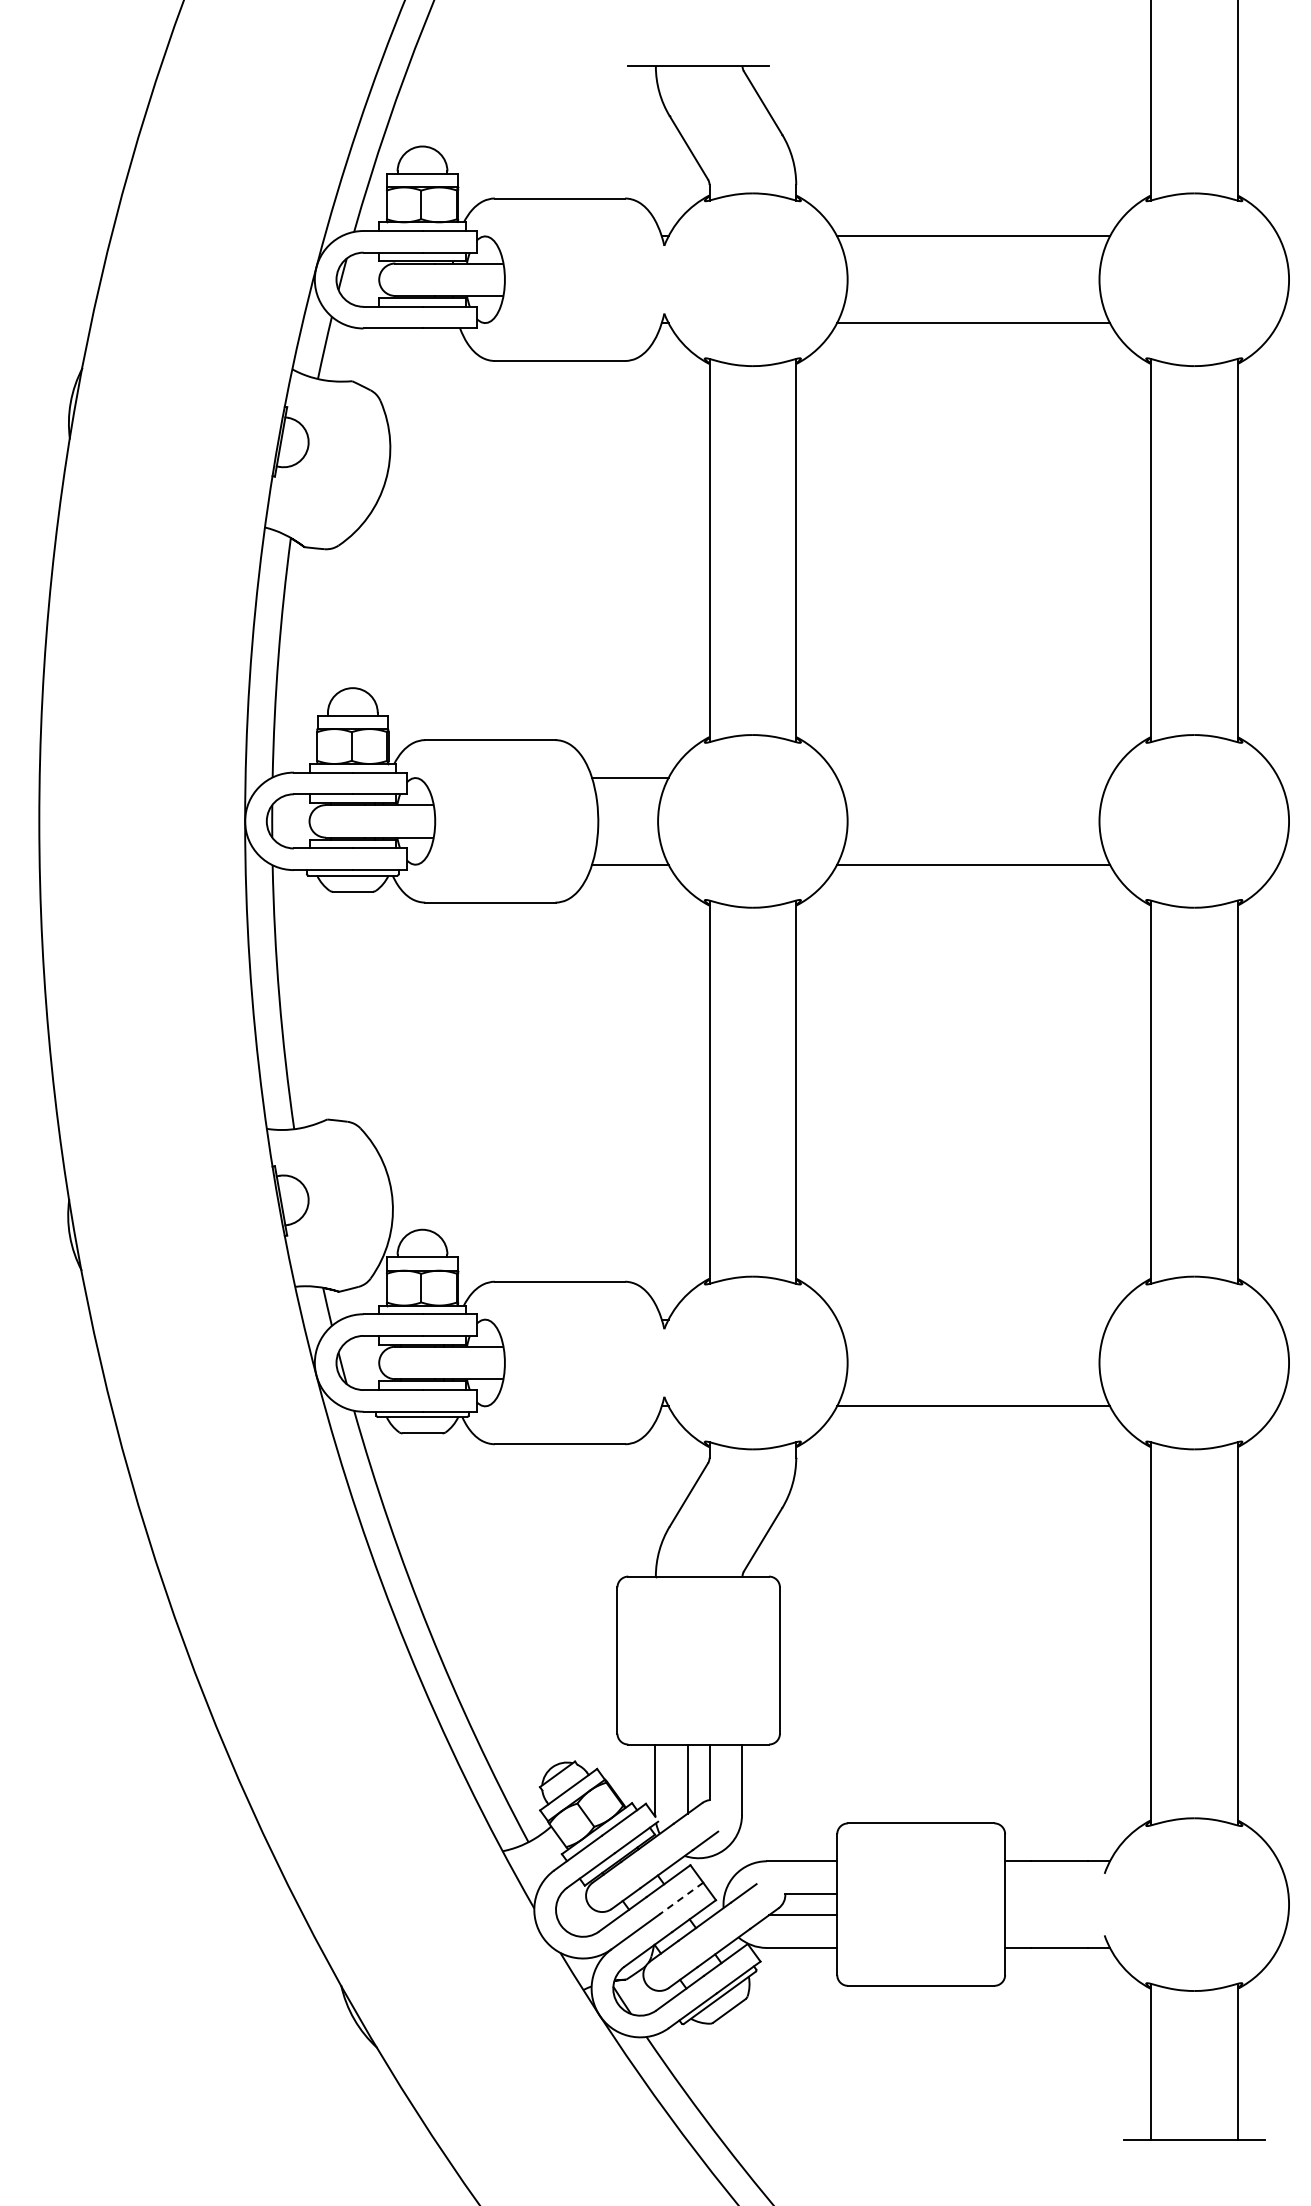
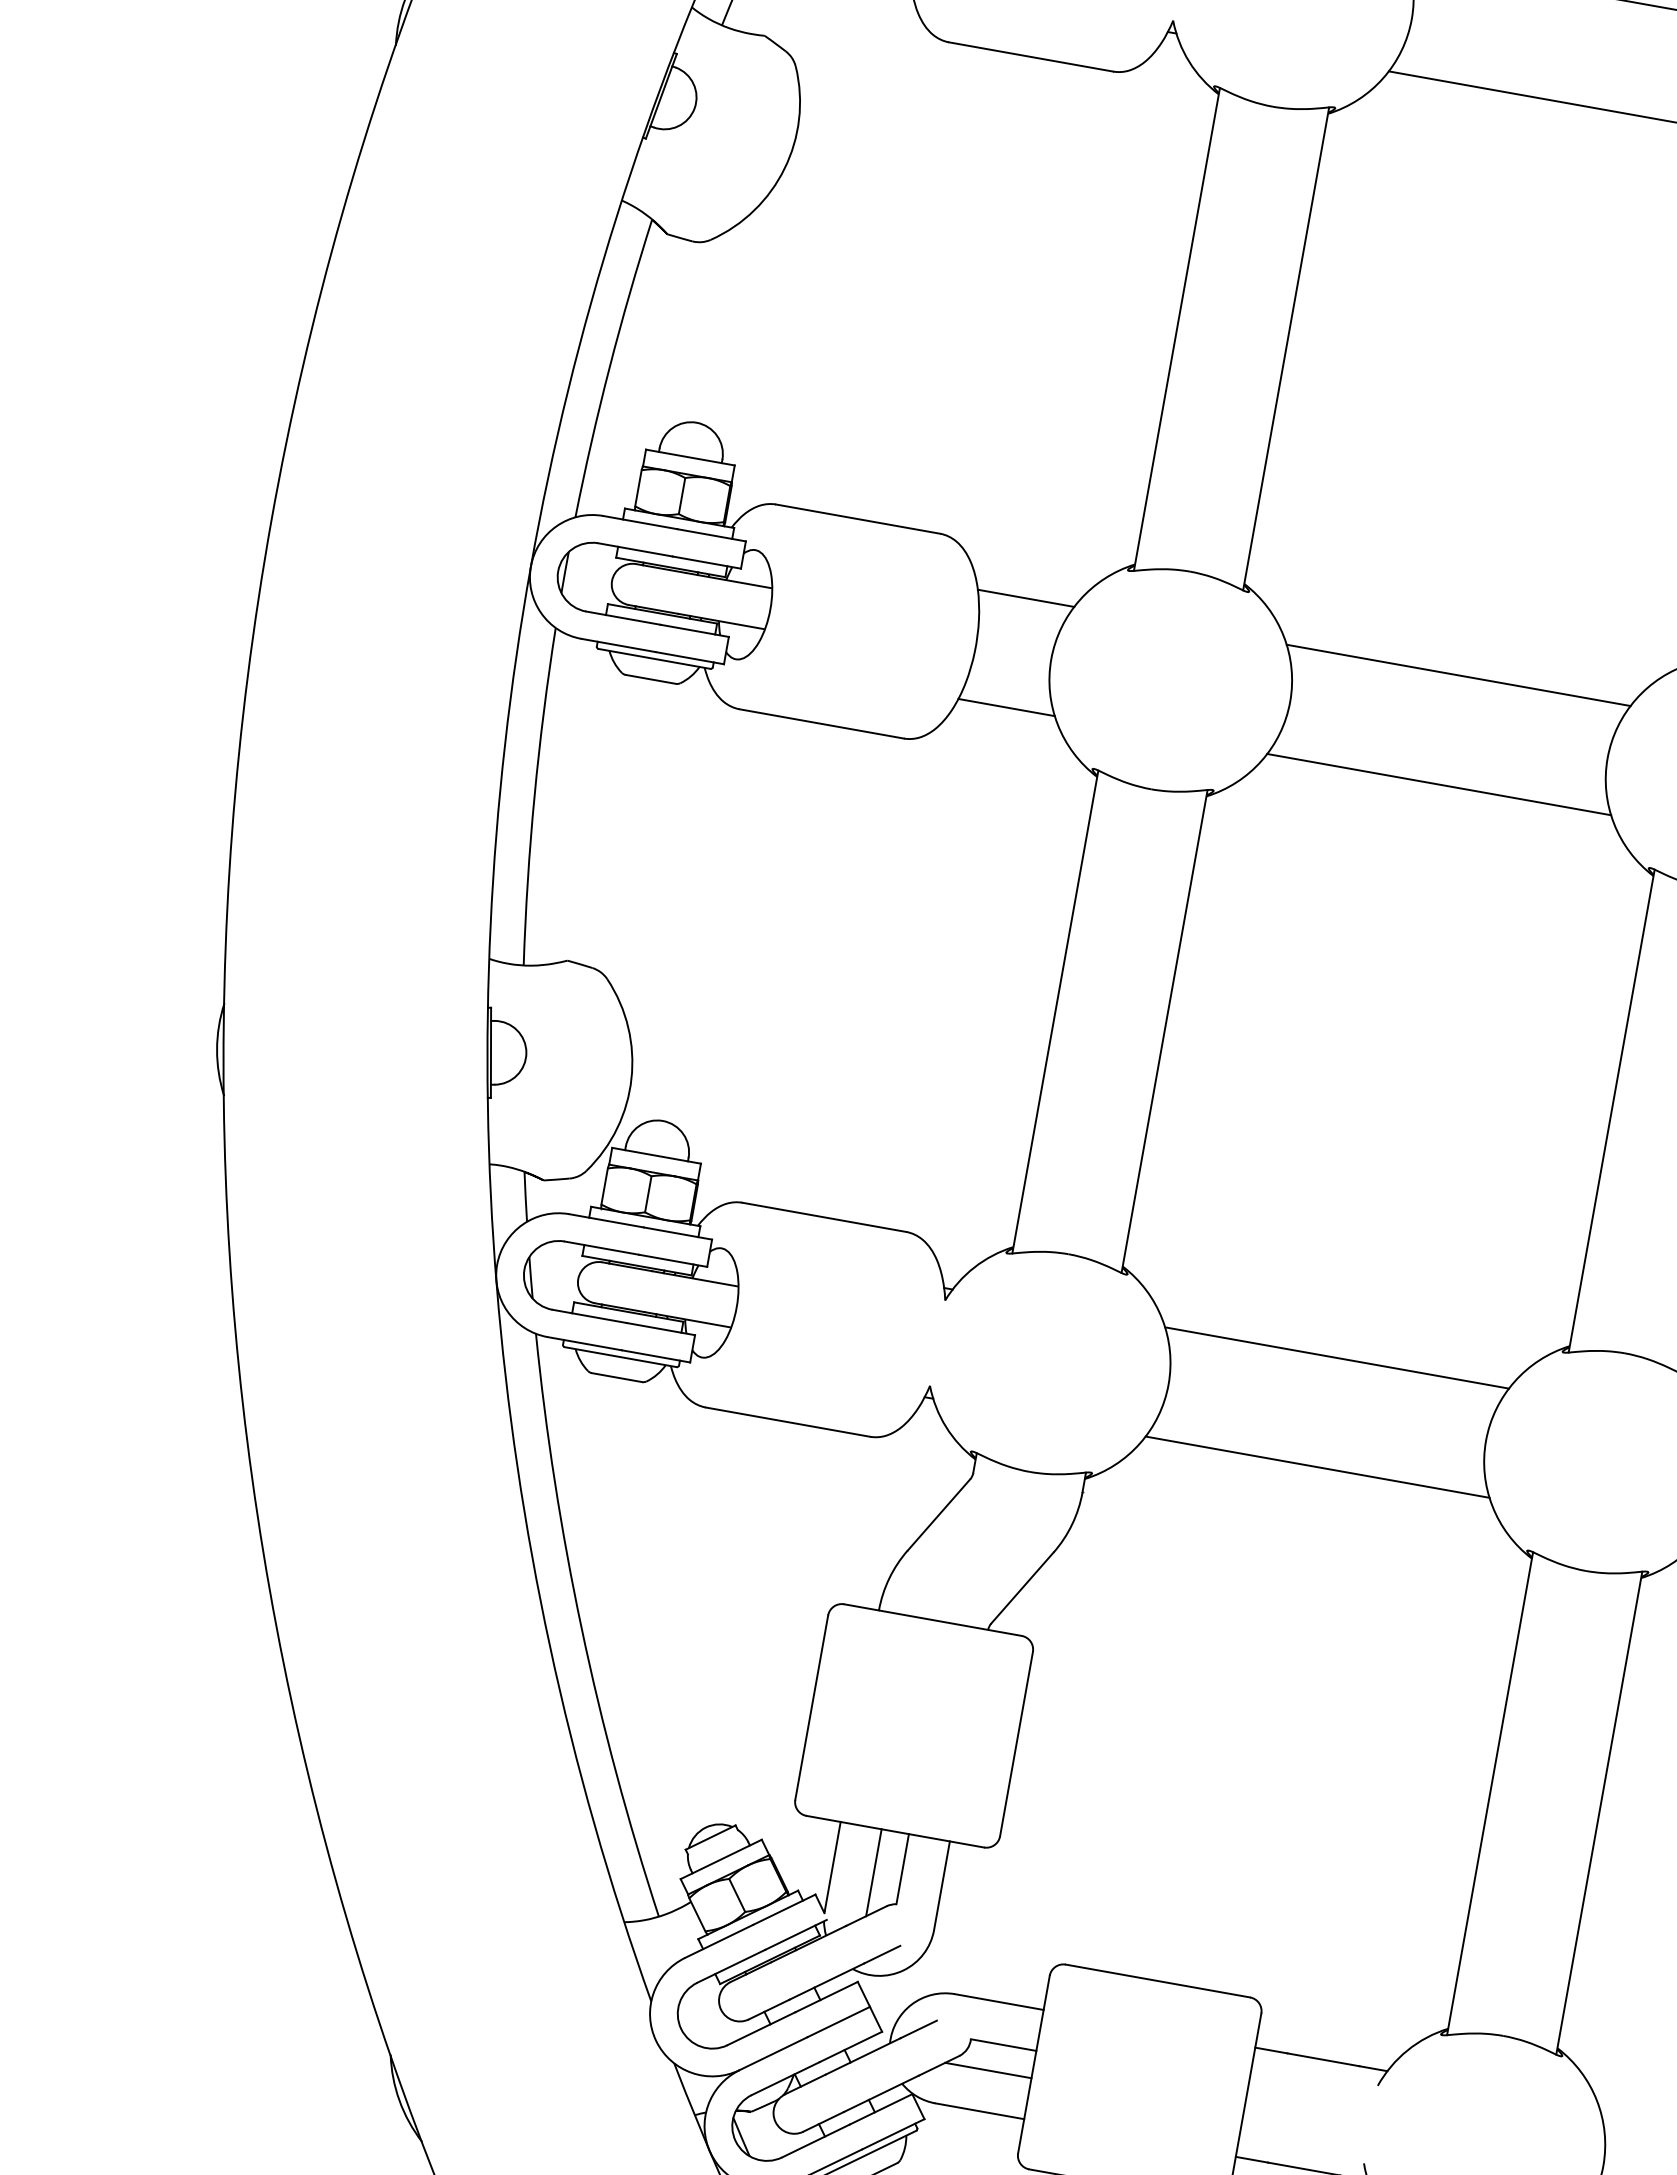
line: (973, 778) -> (1458, 675), added
line: (973, 1319) -> (1337, 1357), added
line: (680, 1898) -> (837, 2021), dashed -> solid

